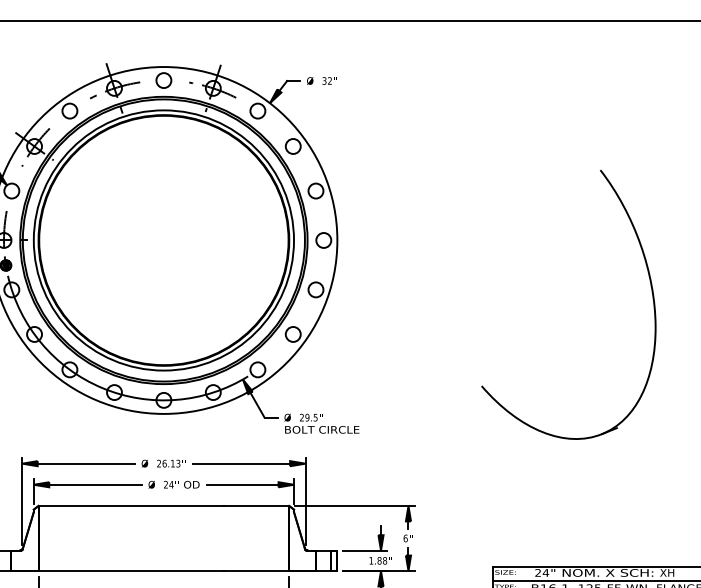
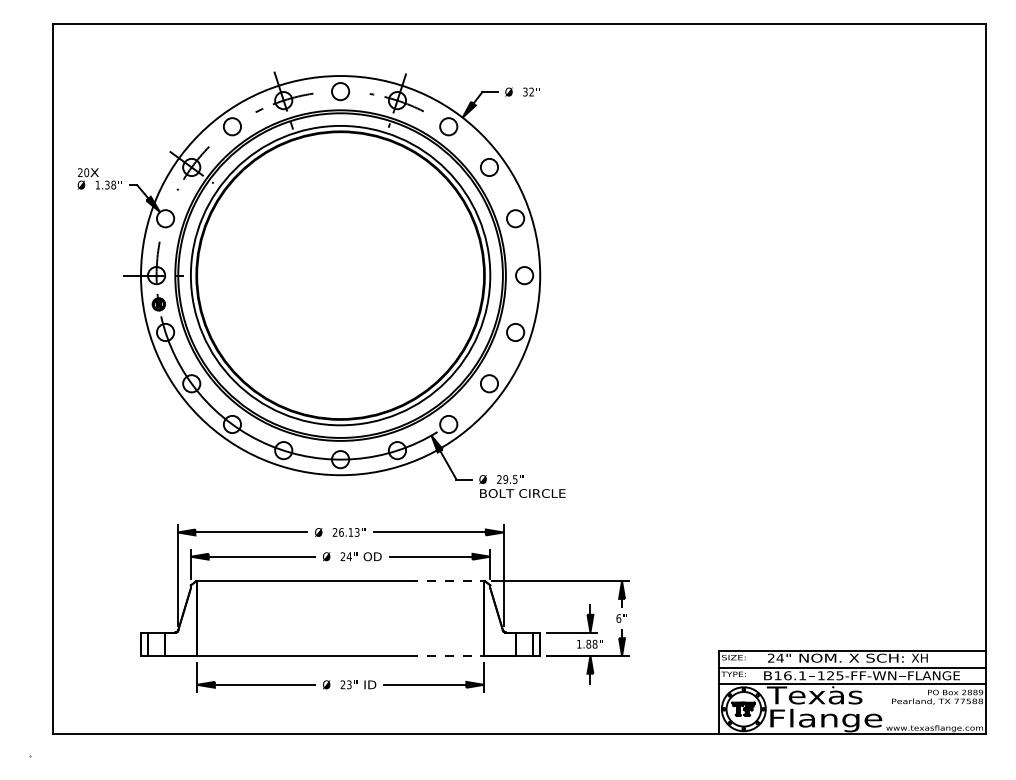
part: (651, 289) -> (901, 332), removed
line: (256, 506) -> (447, 581), solid -> dashed
line: (256, 570) -> (447, 655), solid -> dashed

